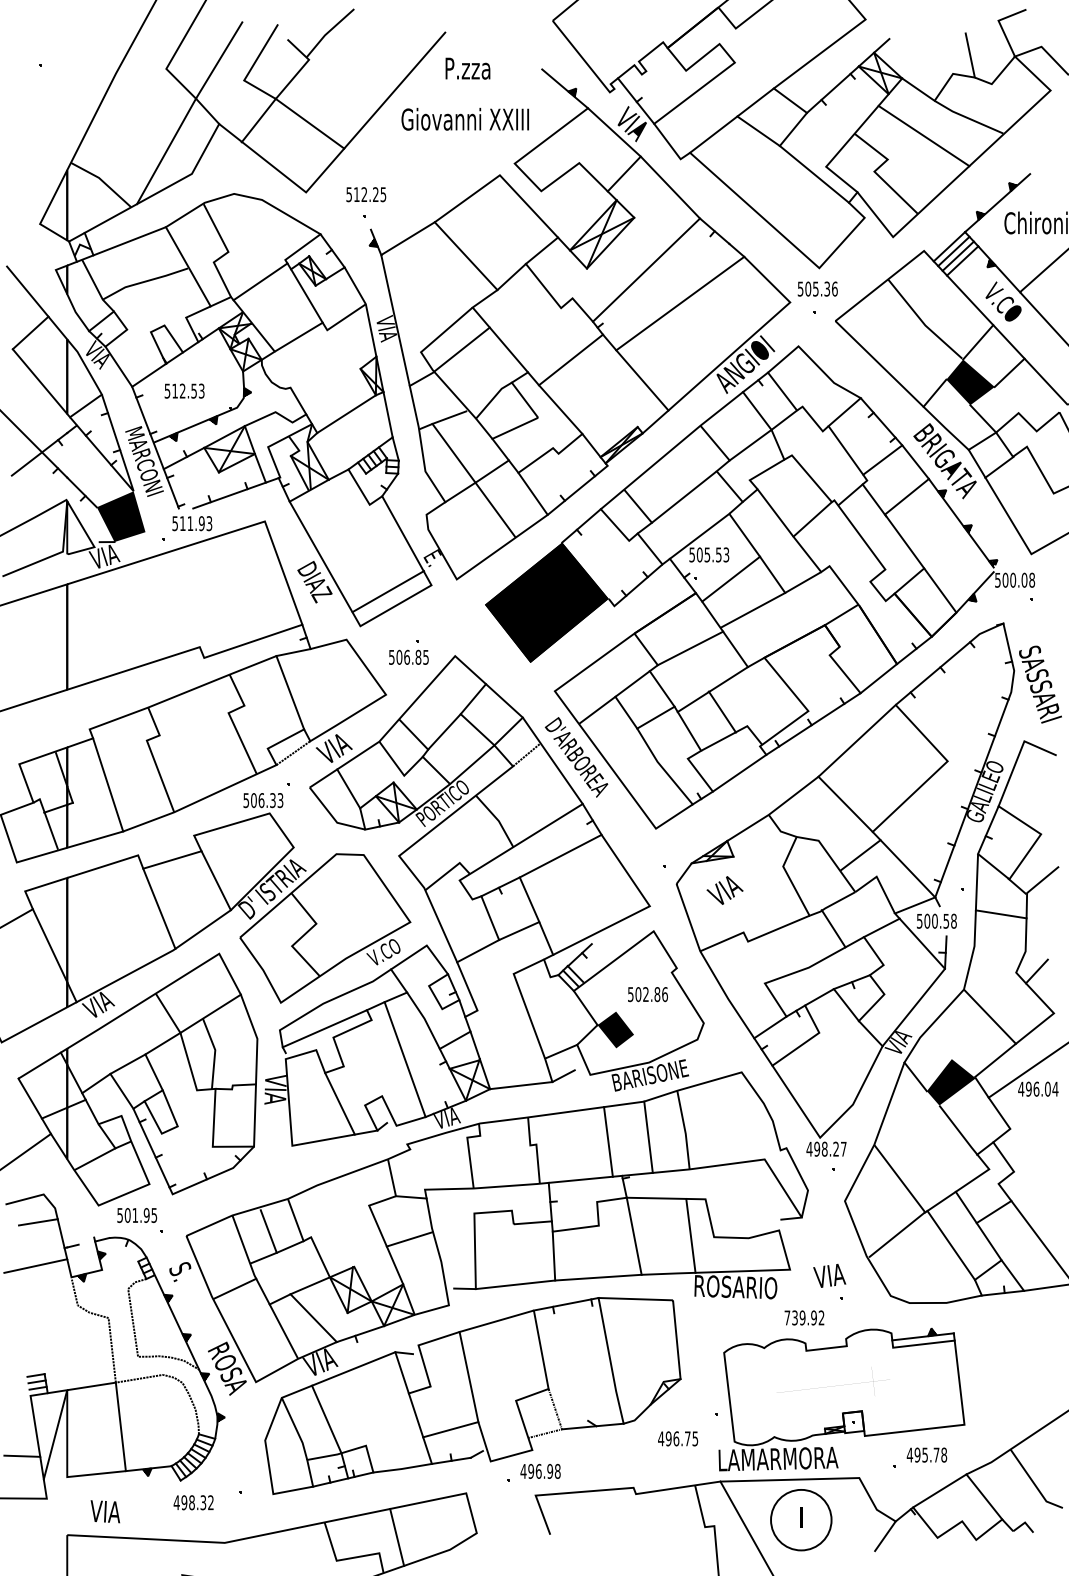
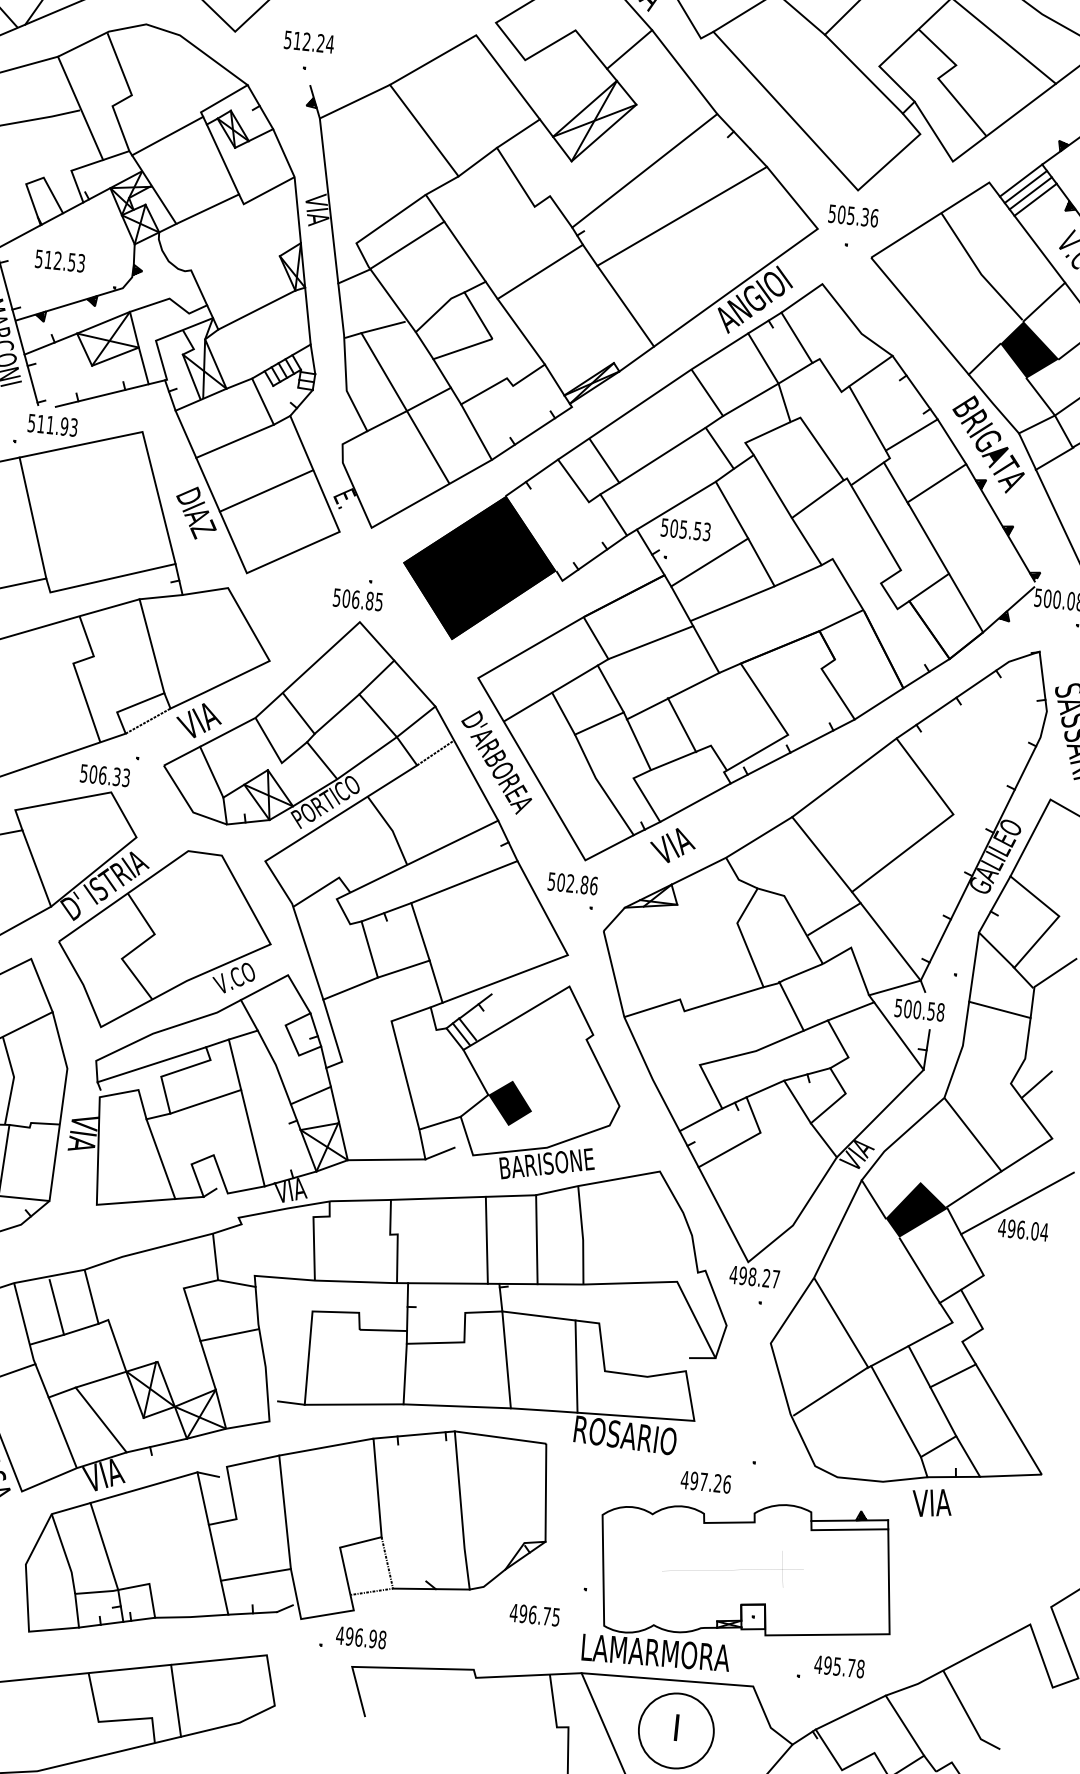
text: (383, 194) -> (330, 44), 512.25 -> 512.24
line: (339, 520) -> (234, 440), added
line: (388, 591) -> (266, 490), moved
line: (183, 599) -> (32, 517), added
part: (408, 652) -> (358, 593), moved
text: (724, 890) -> (672, 845), moved
text: (647, 994) -> (572, 883), moved
line: (370, 1053) -> (204, 1101), added
text: (829, 1275) -> (931, 1502), moved
text: (804, 1317) -> (706, 1481), 739.92 -> 497.26

